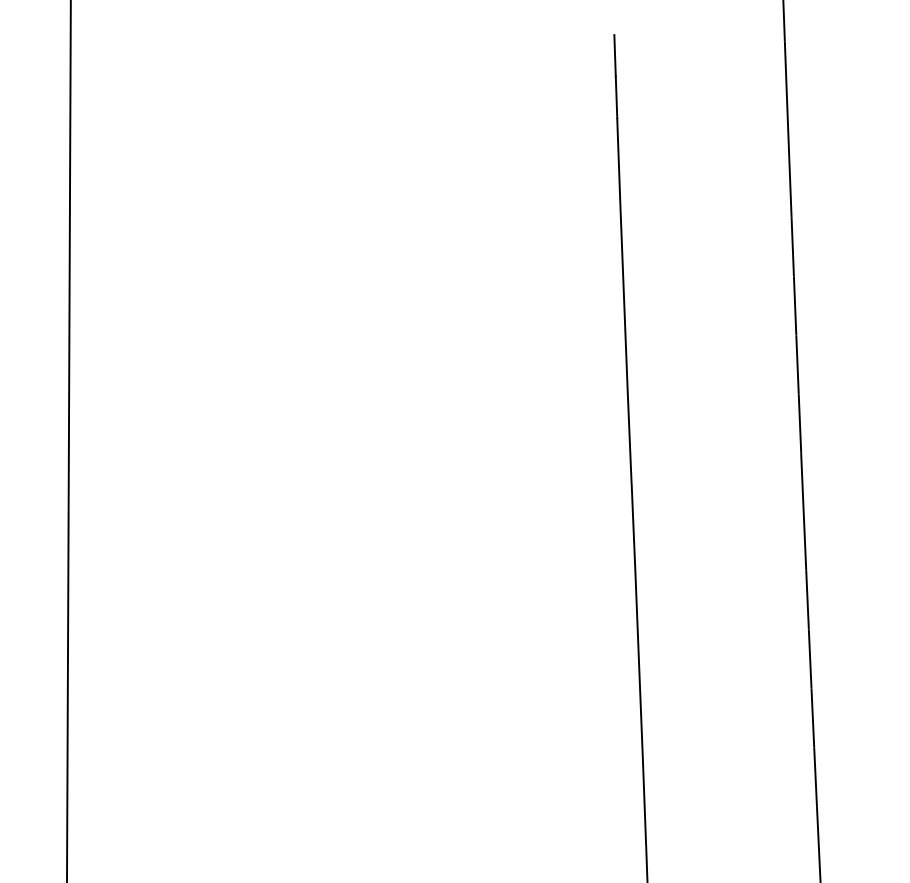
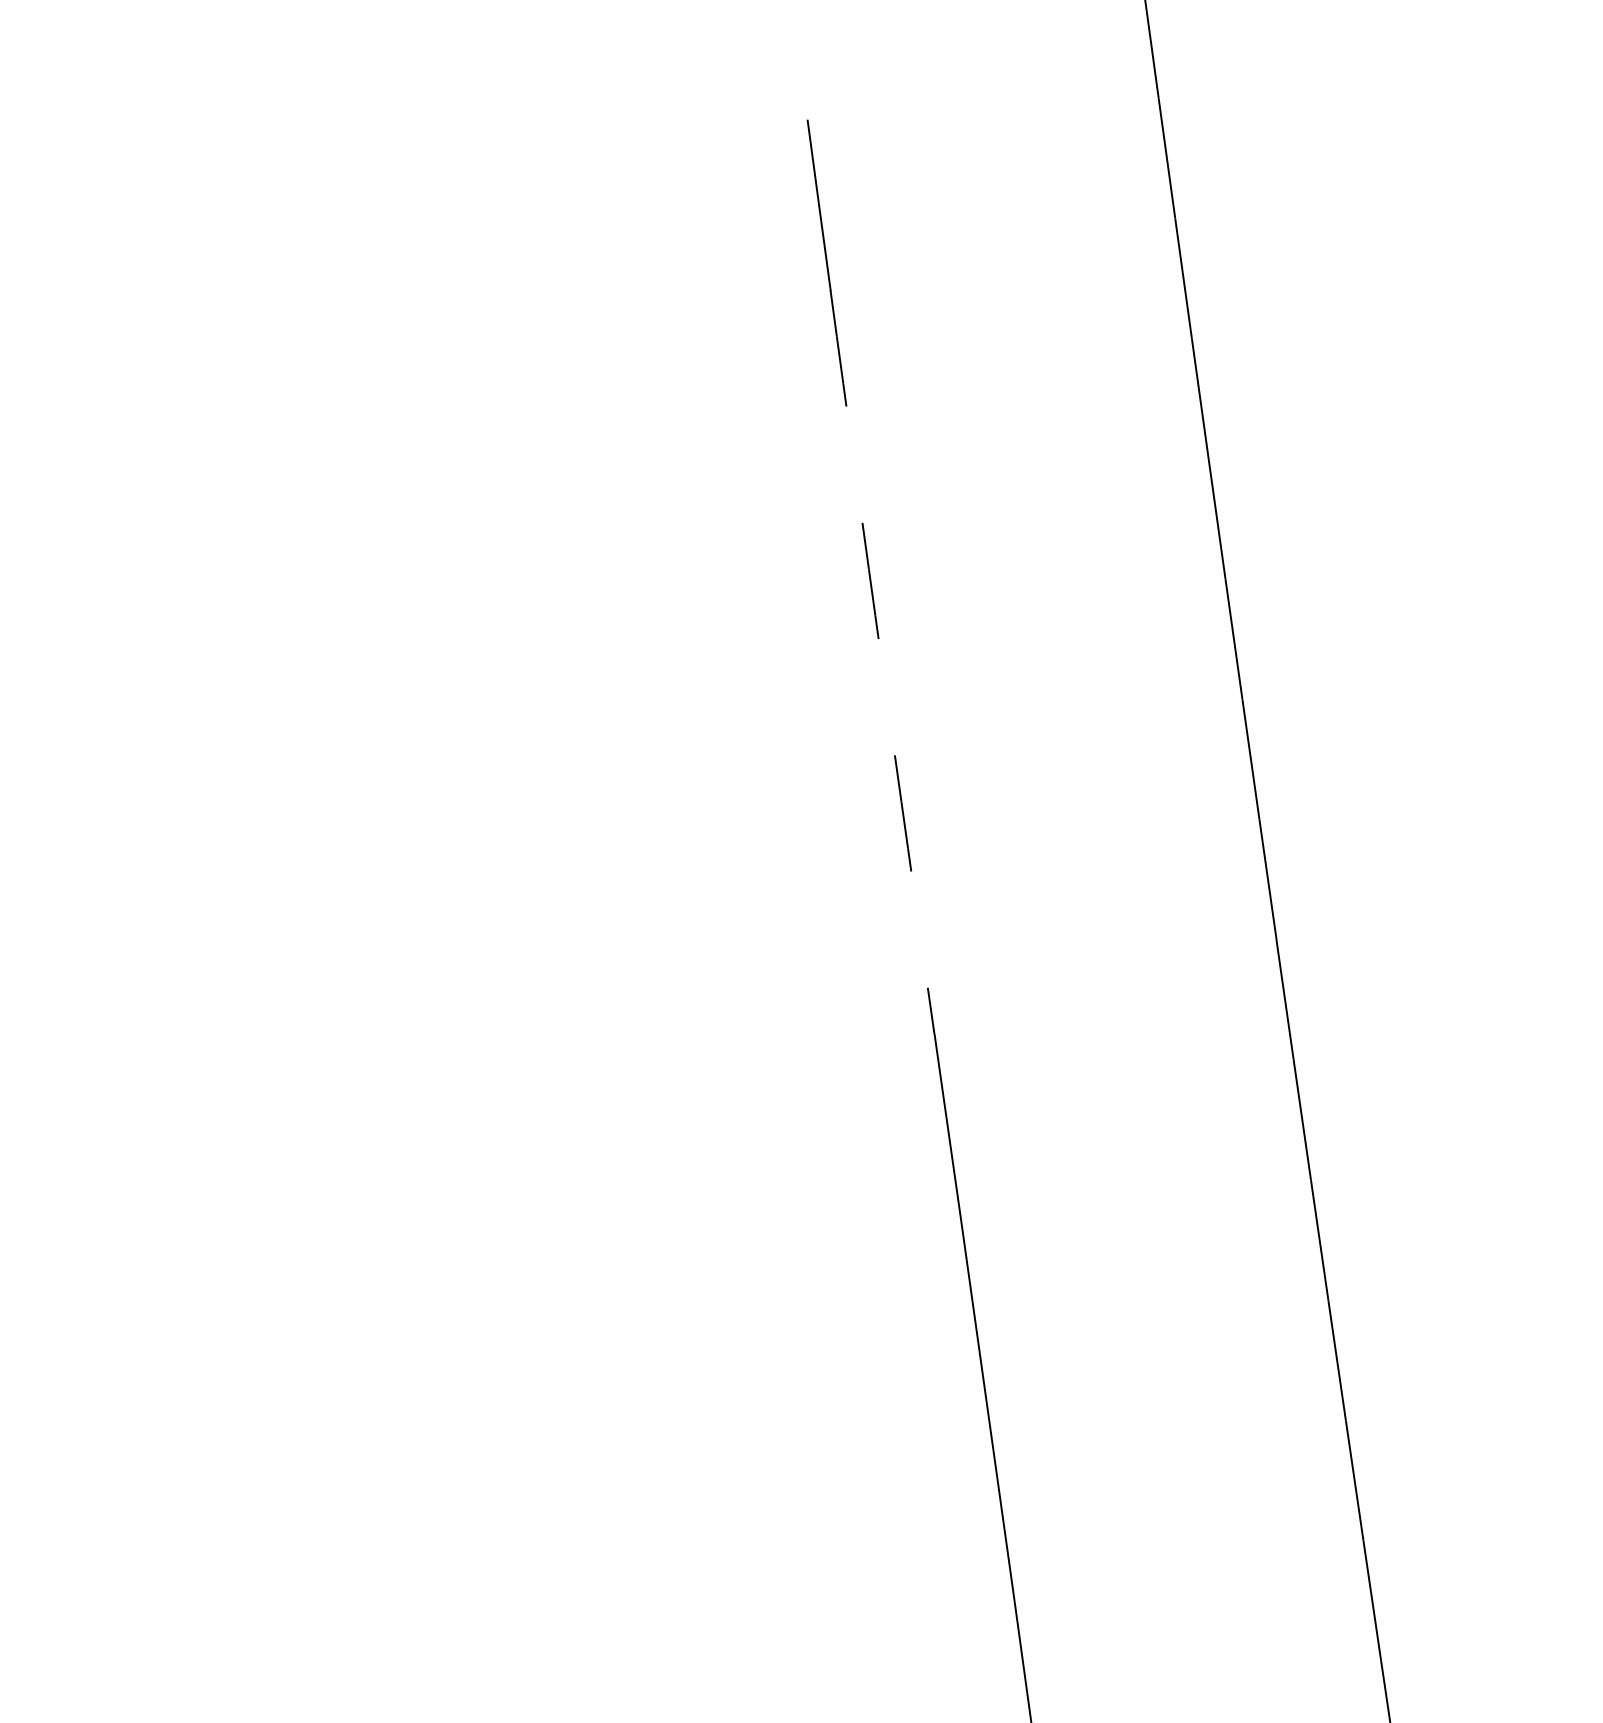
arc: (624, 300) -> (882, 662), solid -> dashed

